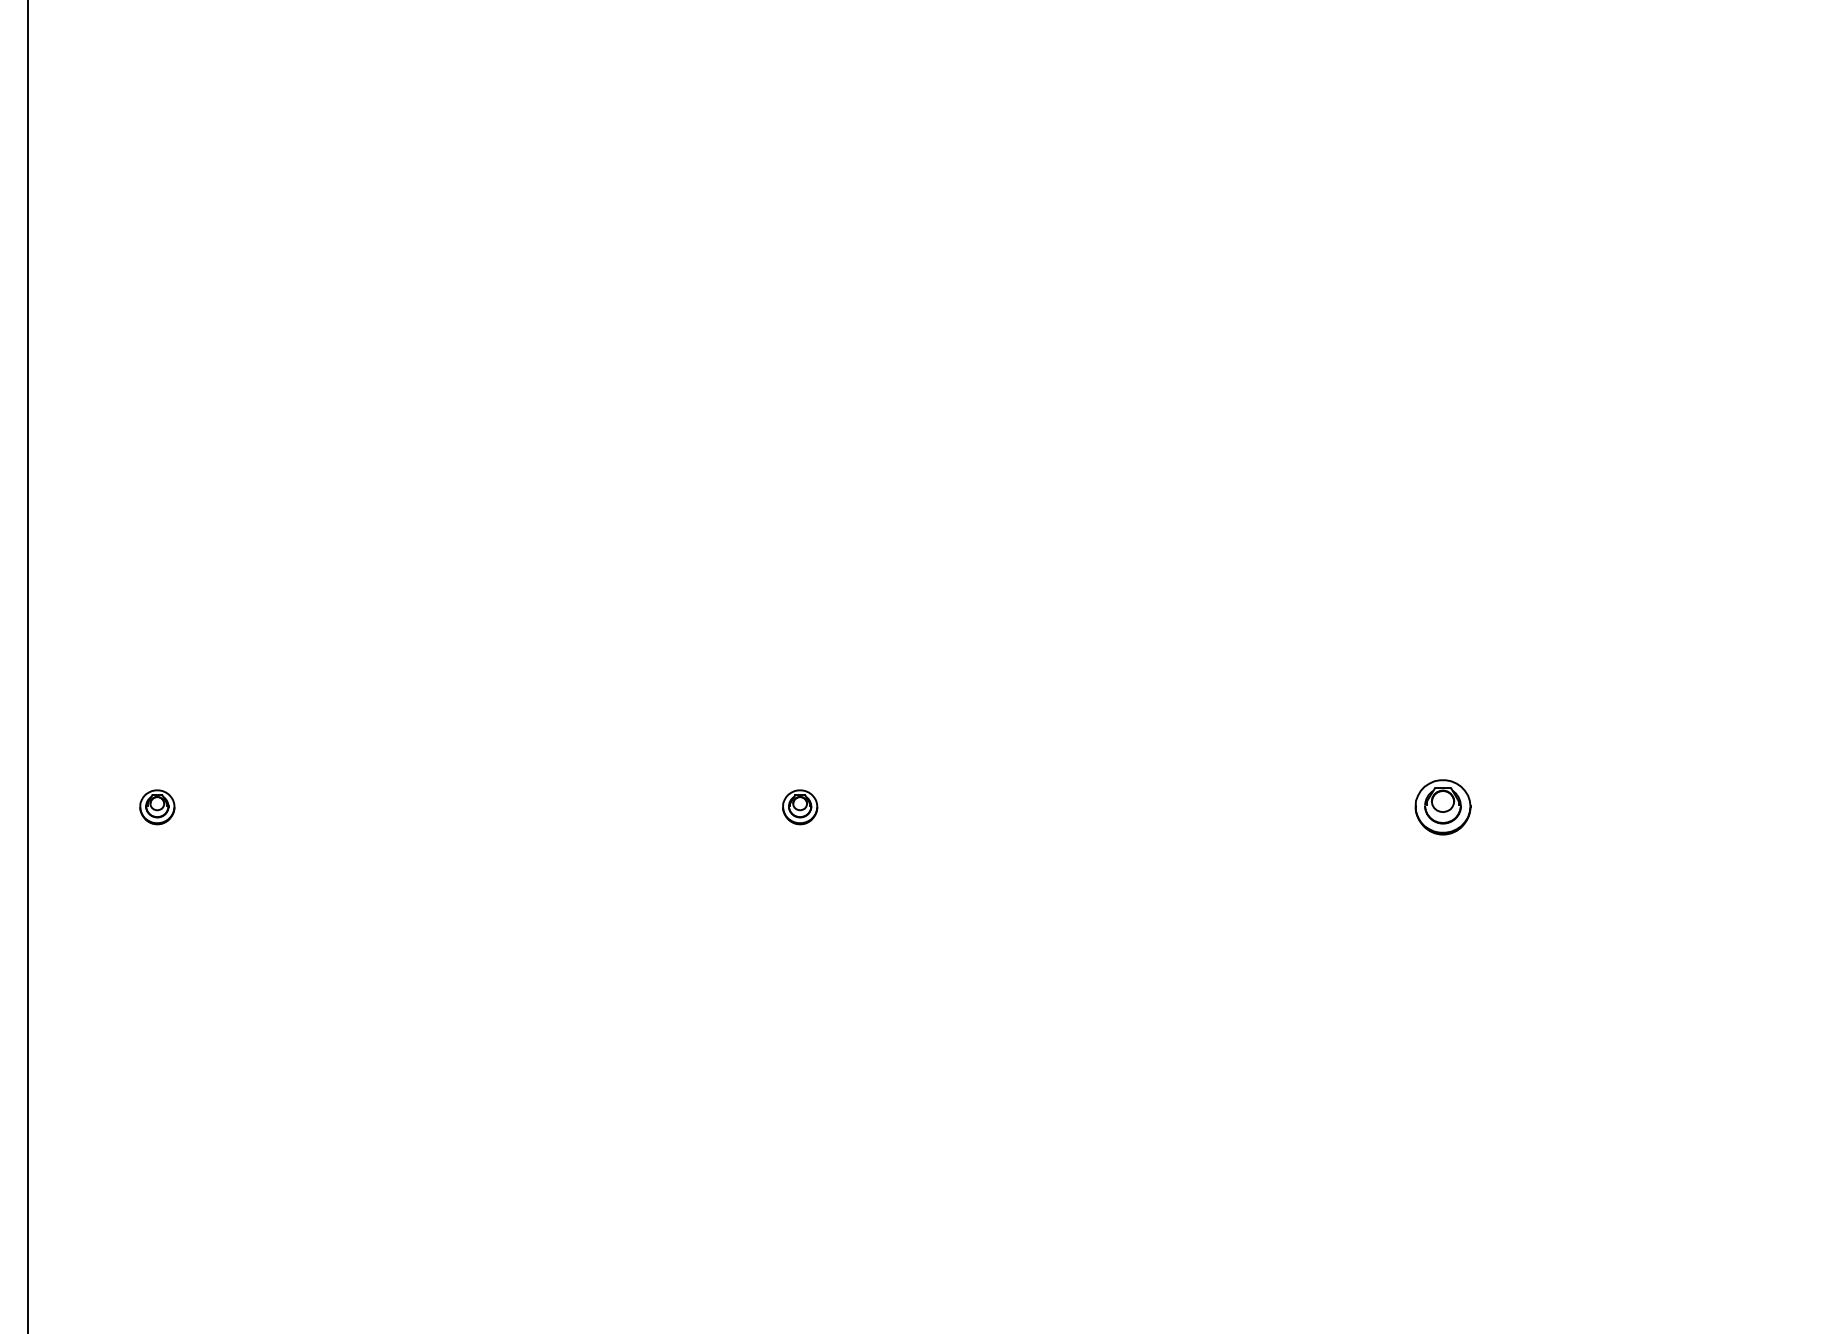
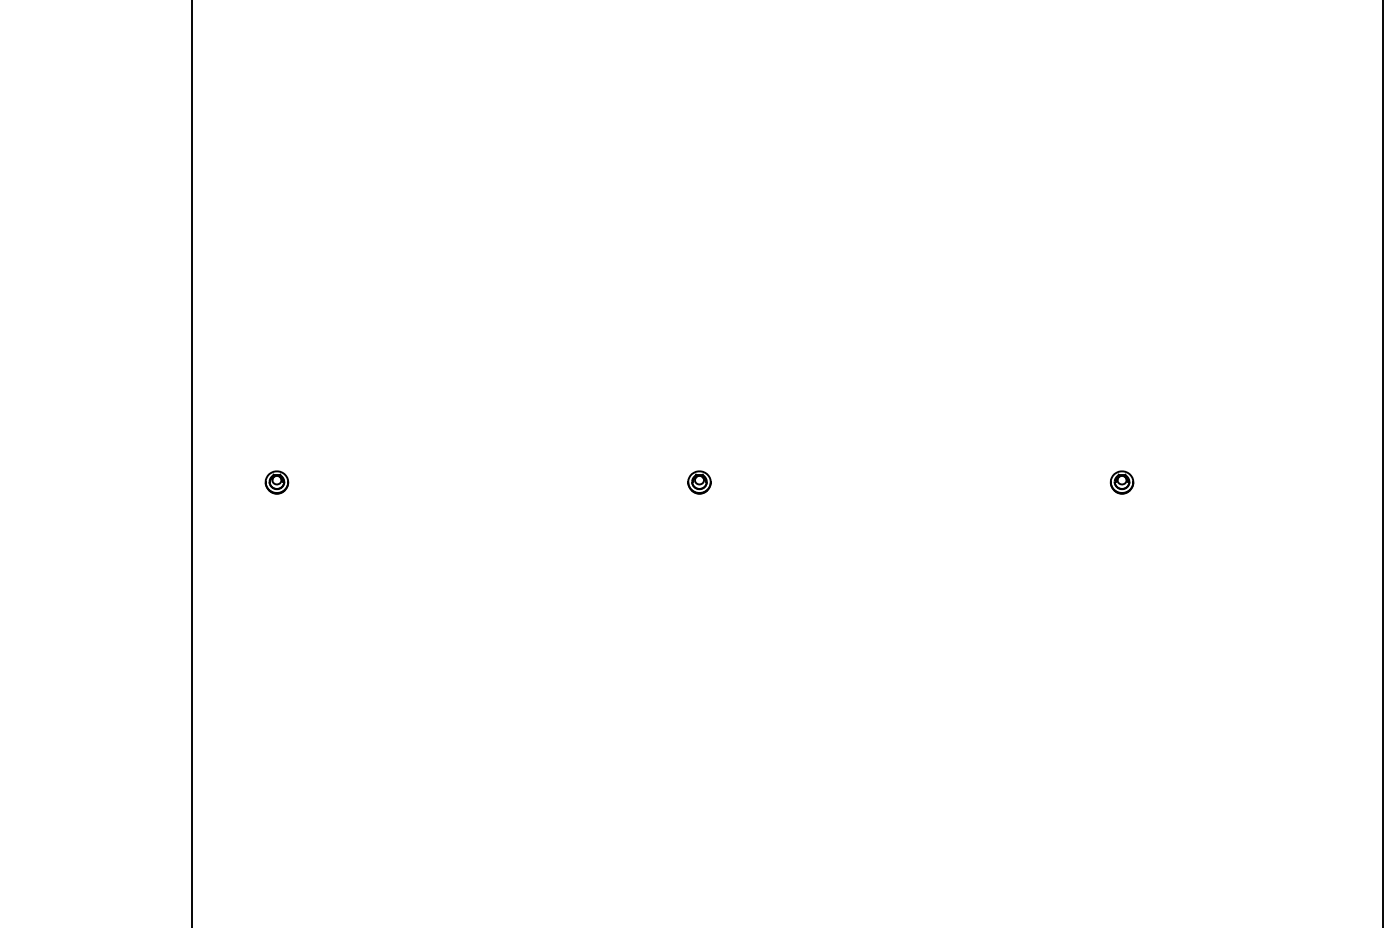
part: (1442, 807) -> (1121, 482), size x0.62

